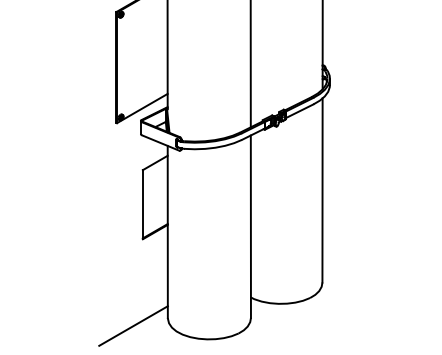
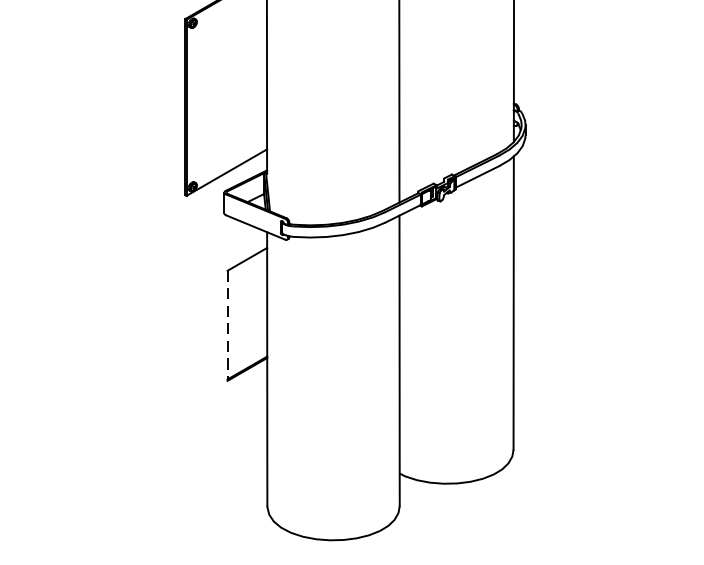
line: (142, 204) -> (226, 325), solid -> dashed
line: (133, 325) -> (212, 518), removed

